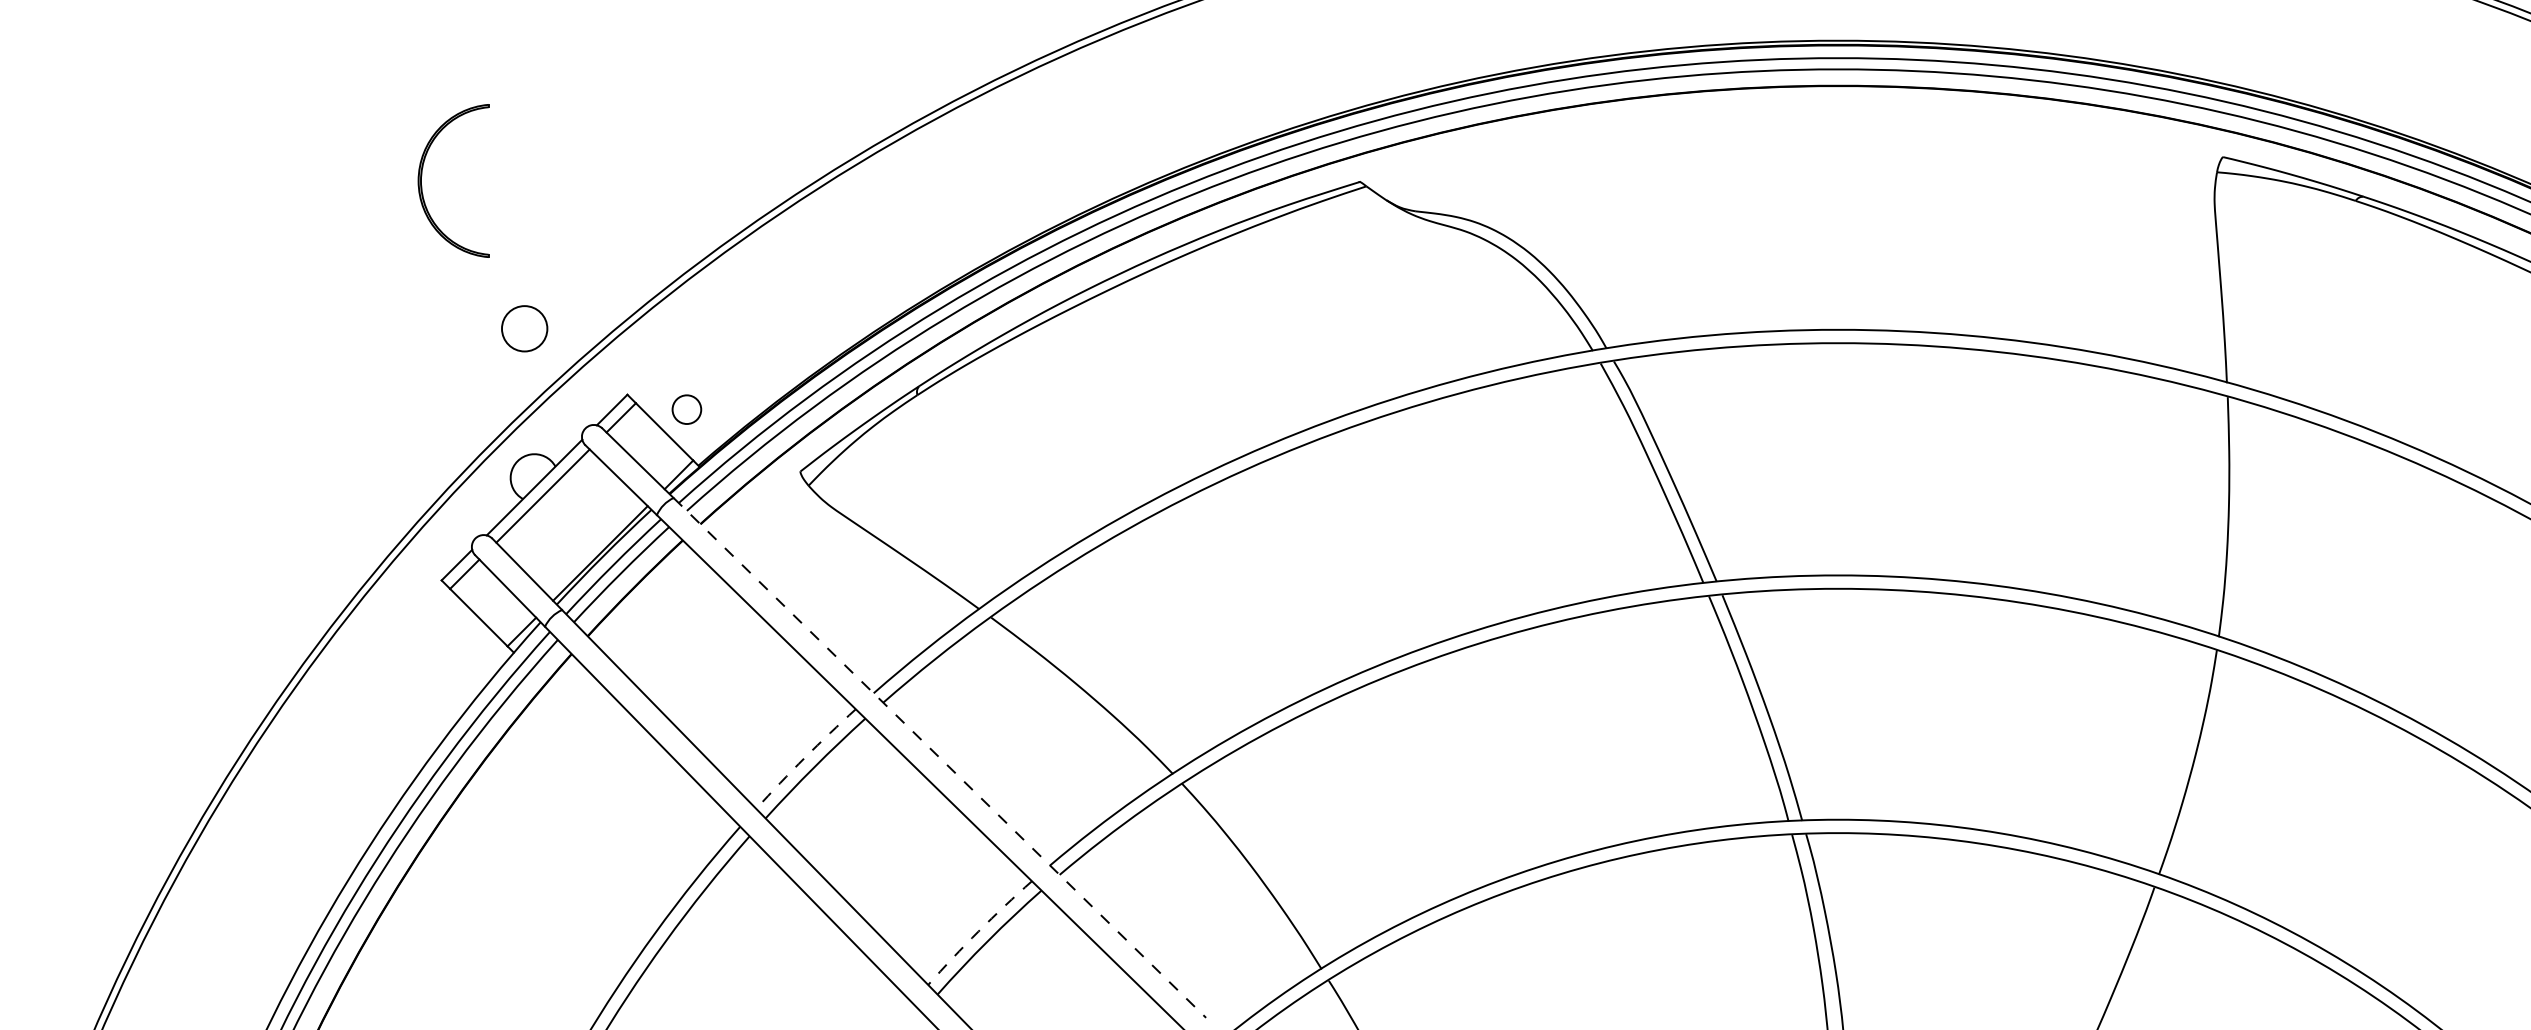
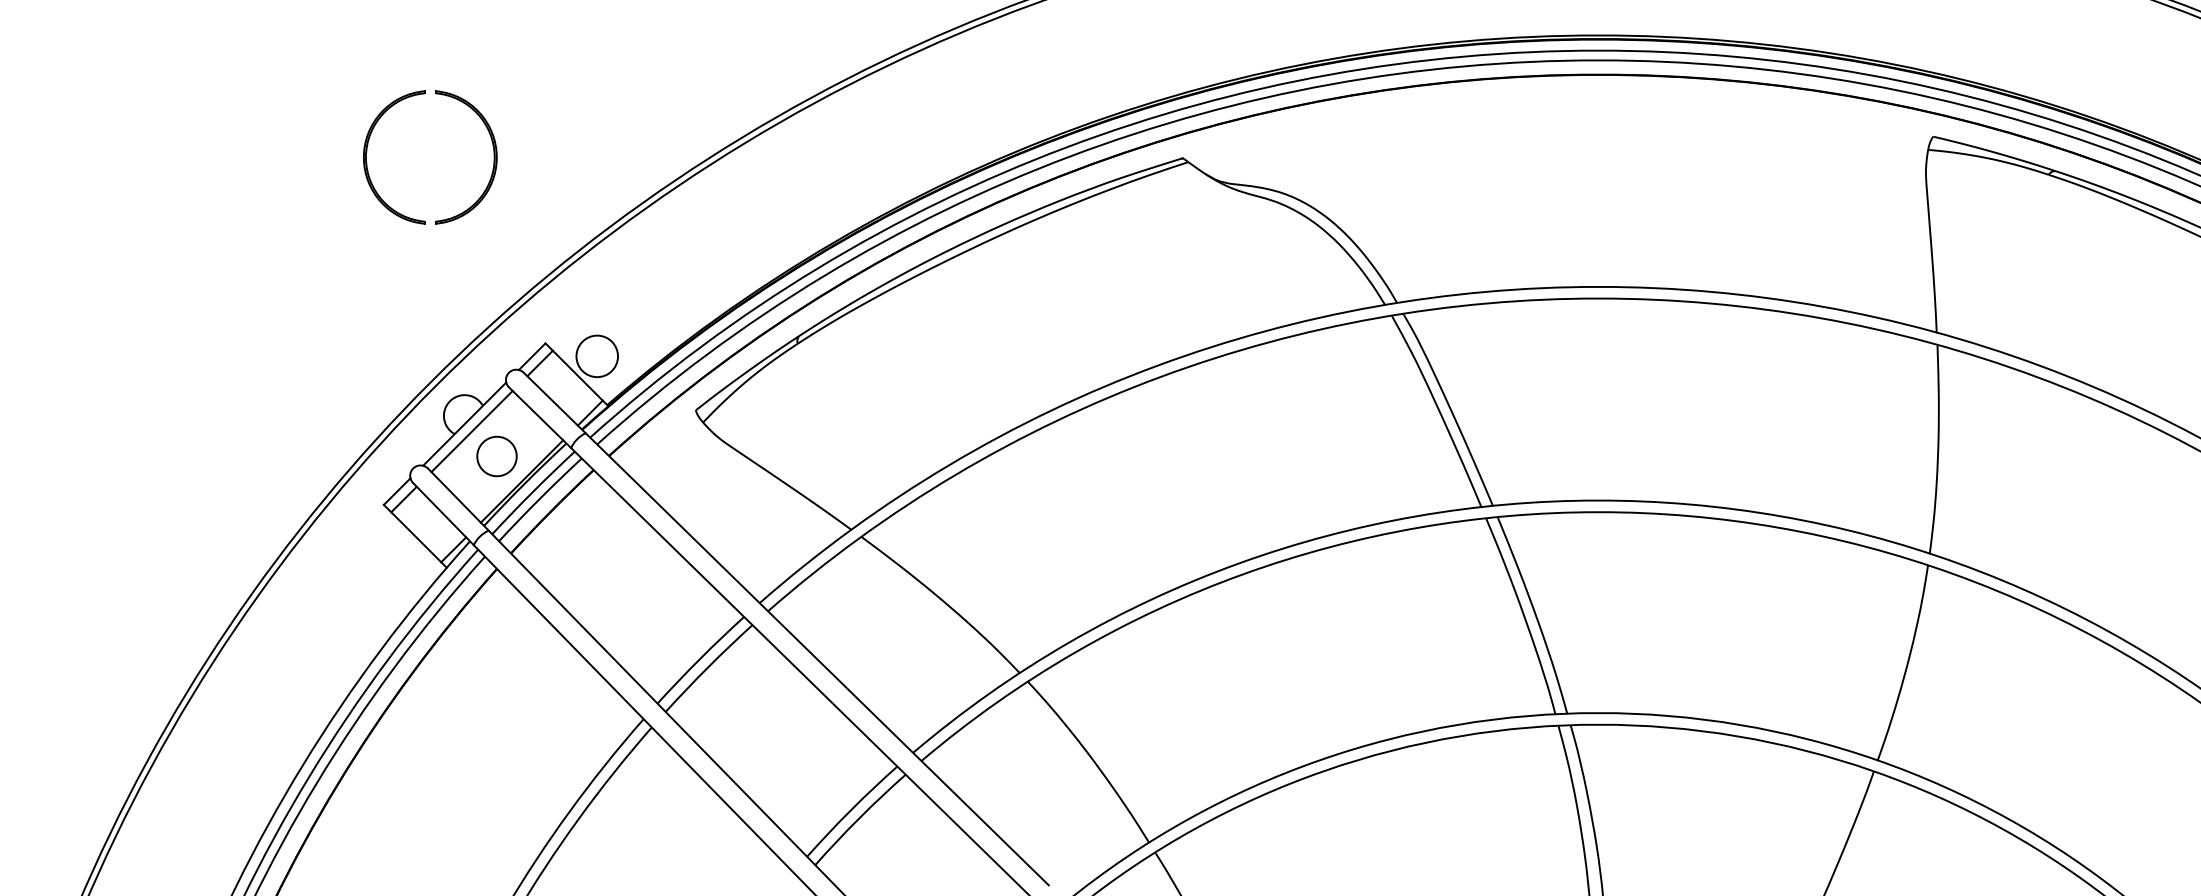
part: (567, 175) -> (493, 152), added
circle: (524, 328) -> (496, 456), moved
circle: (686, 409) -> (596, 356), size x1.67
arc: (804, 757) -> (699, 658), dashed -> solid
line: (940, 758) -> (817, 659), dashed -> solid
arc: (978, 931) -> (850, 810), dashed -> solid

